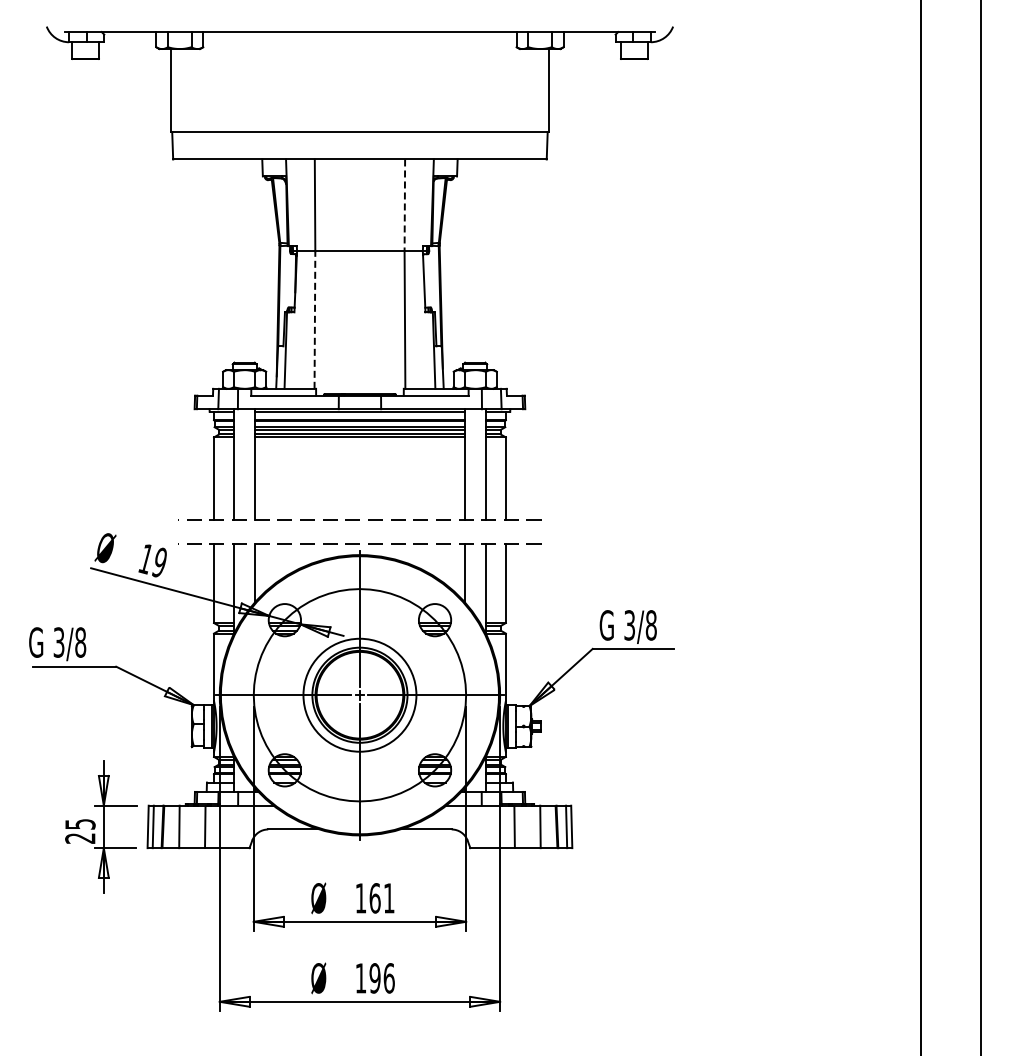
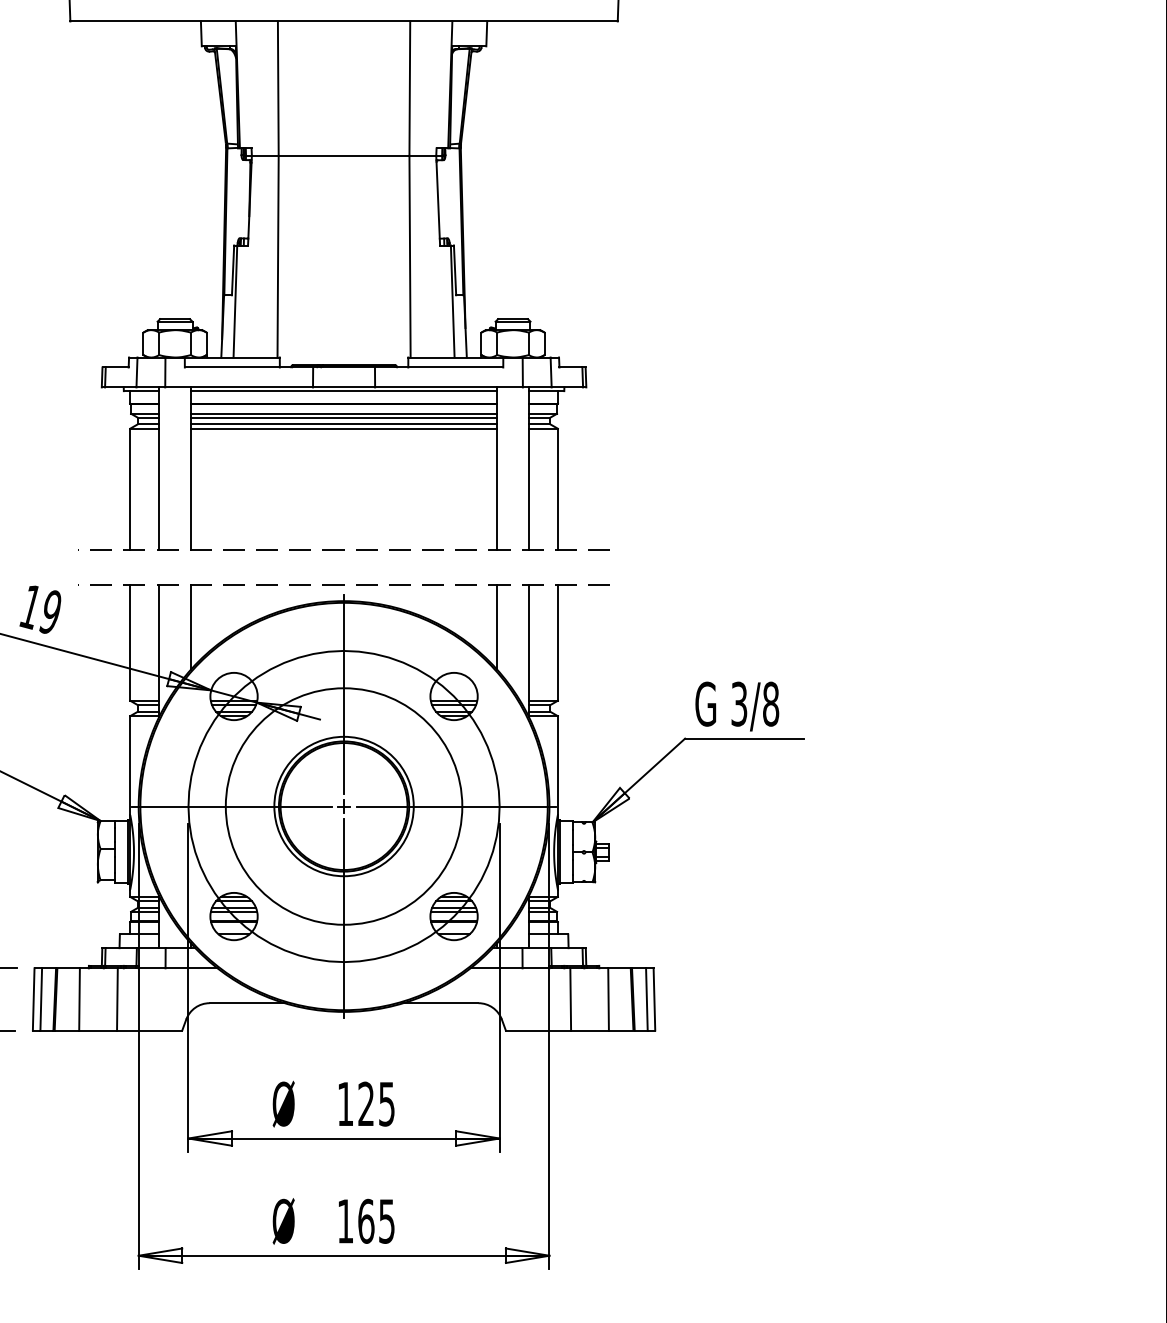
line: (404, 205) -> (409, 88), dashed -> solid
line: (314, 320) -> (277, 257), dashed -> solid
circle: (359, 694) -> (343, 805), size x1.43
text: (381, 898) -> (375, 1104), 161 -> 125
text: (381, 978) -> (375, 1221), 196 -> 165

